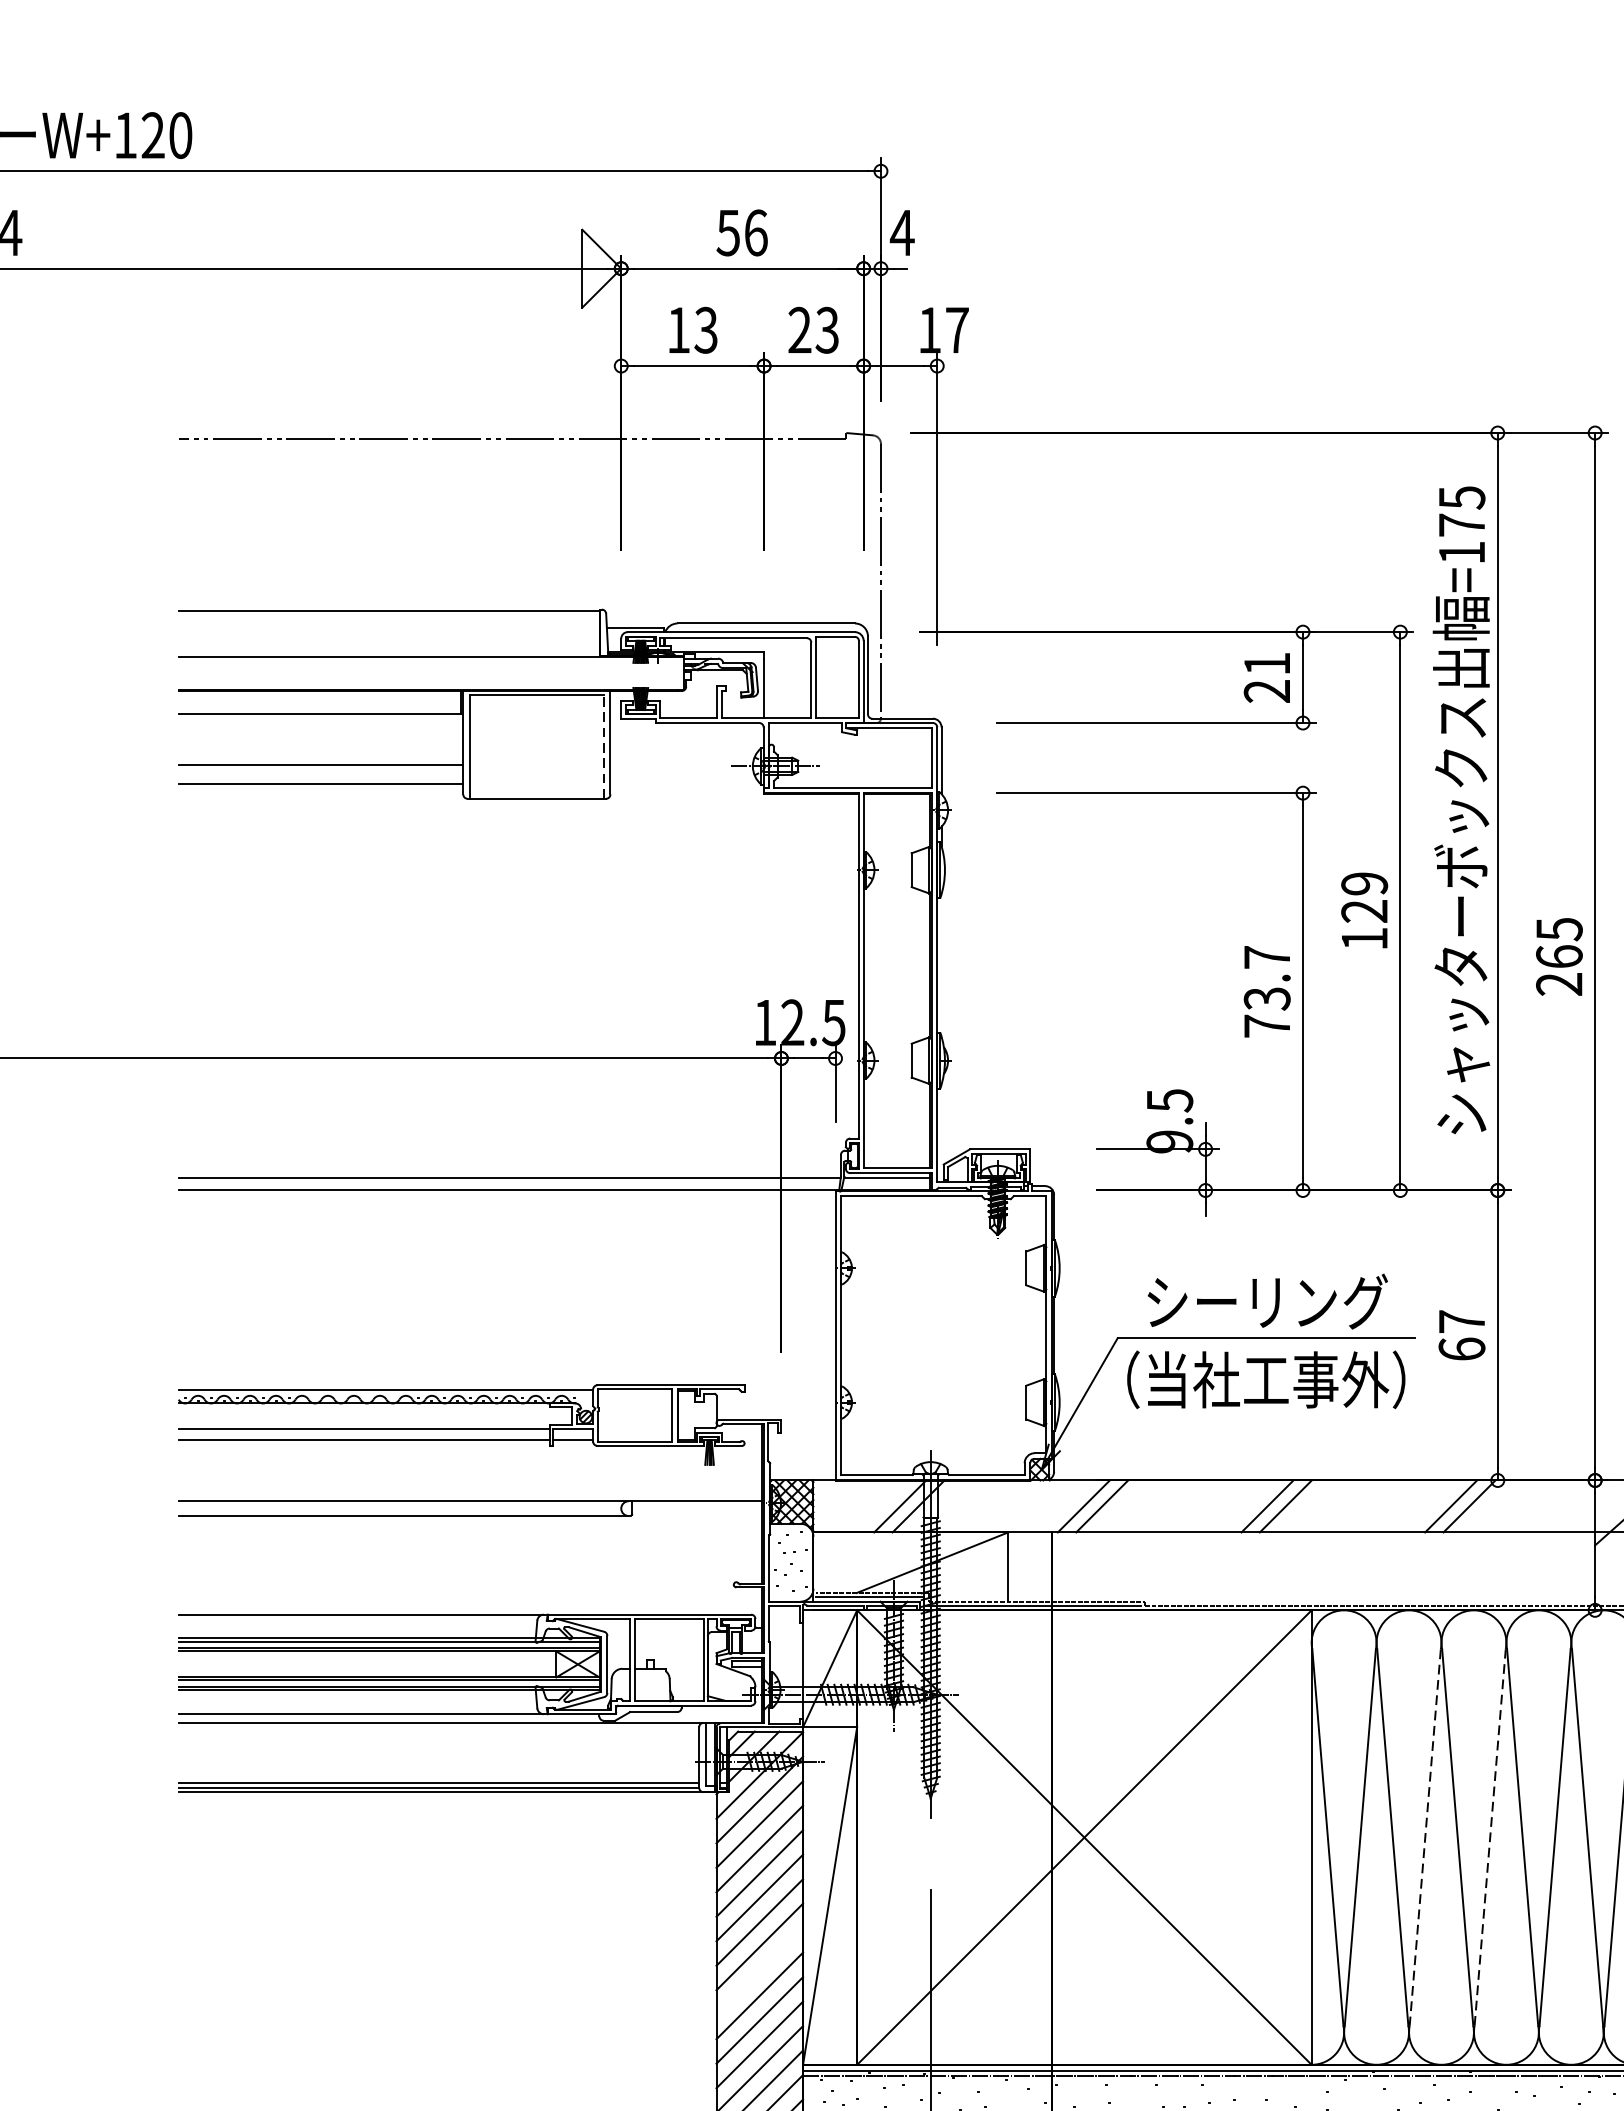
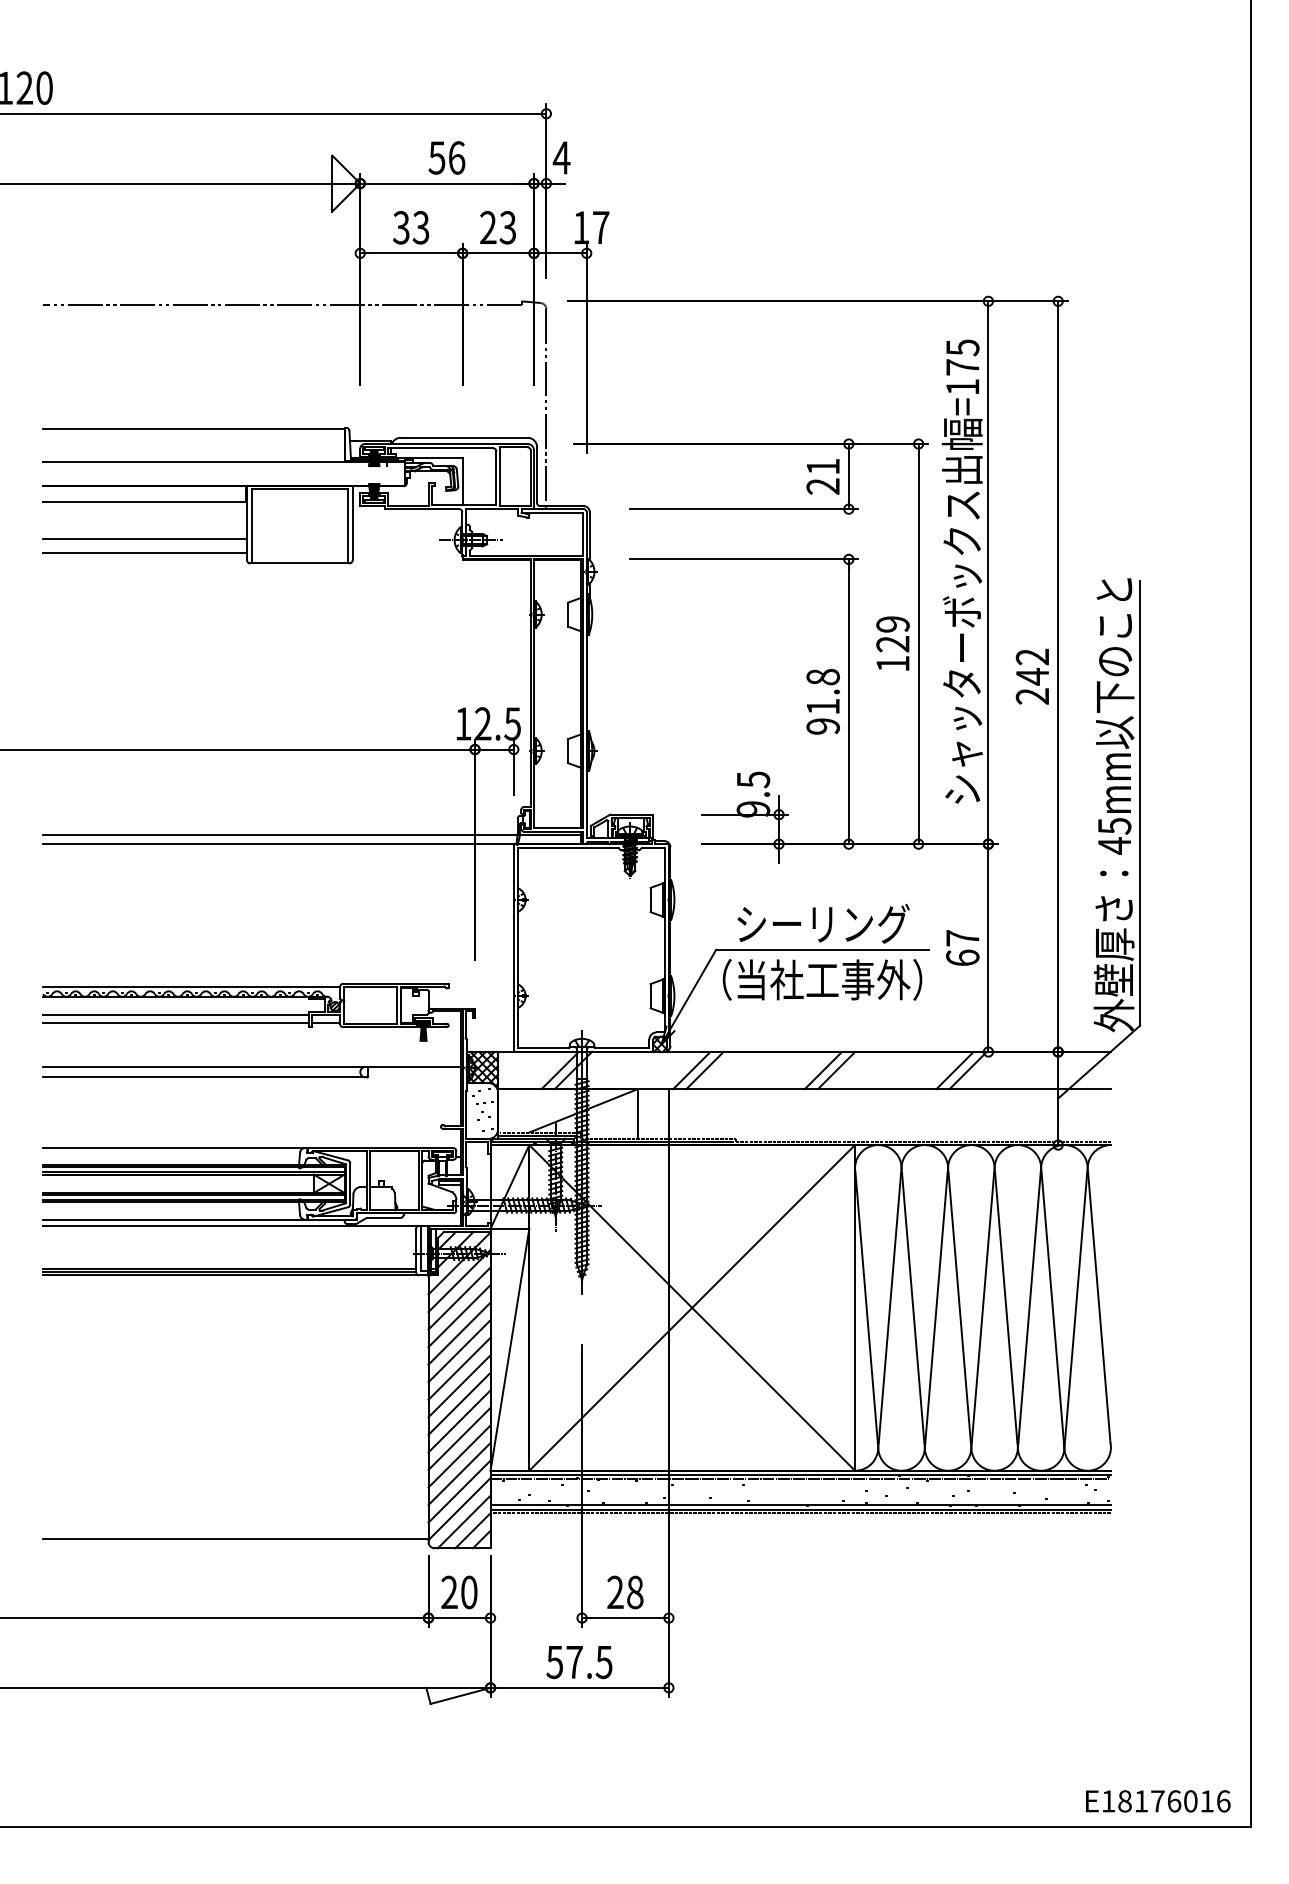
text: (678, 329) -> (401, 227), 13 -> 33
line: (603, 745) -> (347, 525), dashed -> solid
text: (1559, 942) -> (1032, 666), 265 -> 242
text: (1267, 991) -> (823, 701), 73.7 -> 91.8
line: (1490, 1837) -> (983, 1307), dashed -> solid
line: (1425, 1838) -> (936, 1308), dashed -> solid
line: (759, 1970) -> (459, 1403), added

